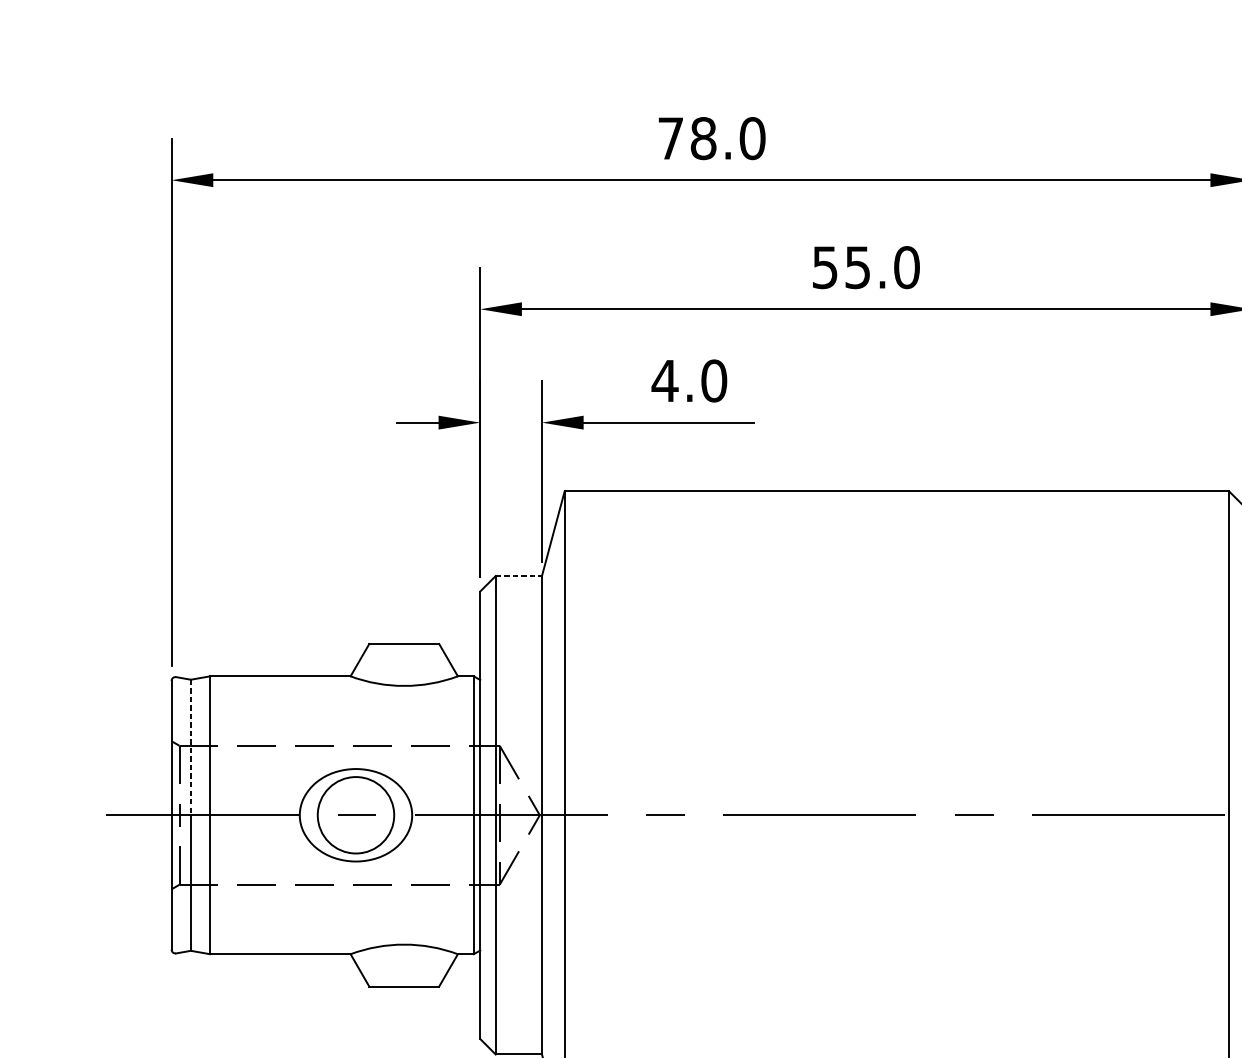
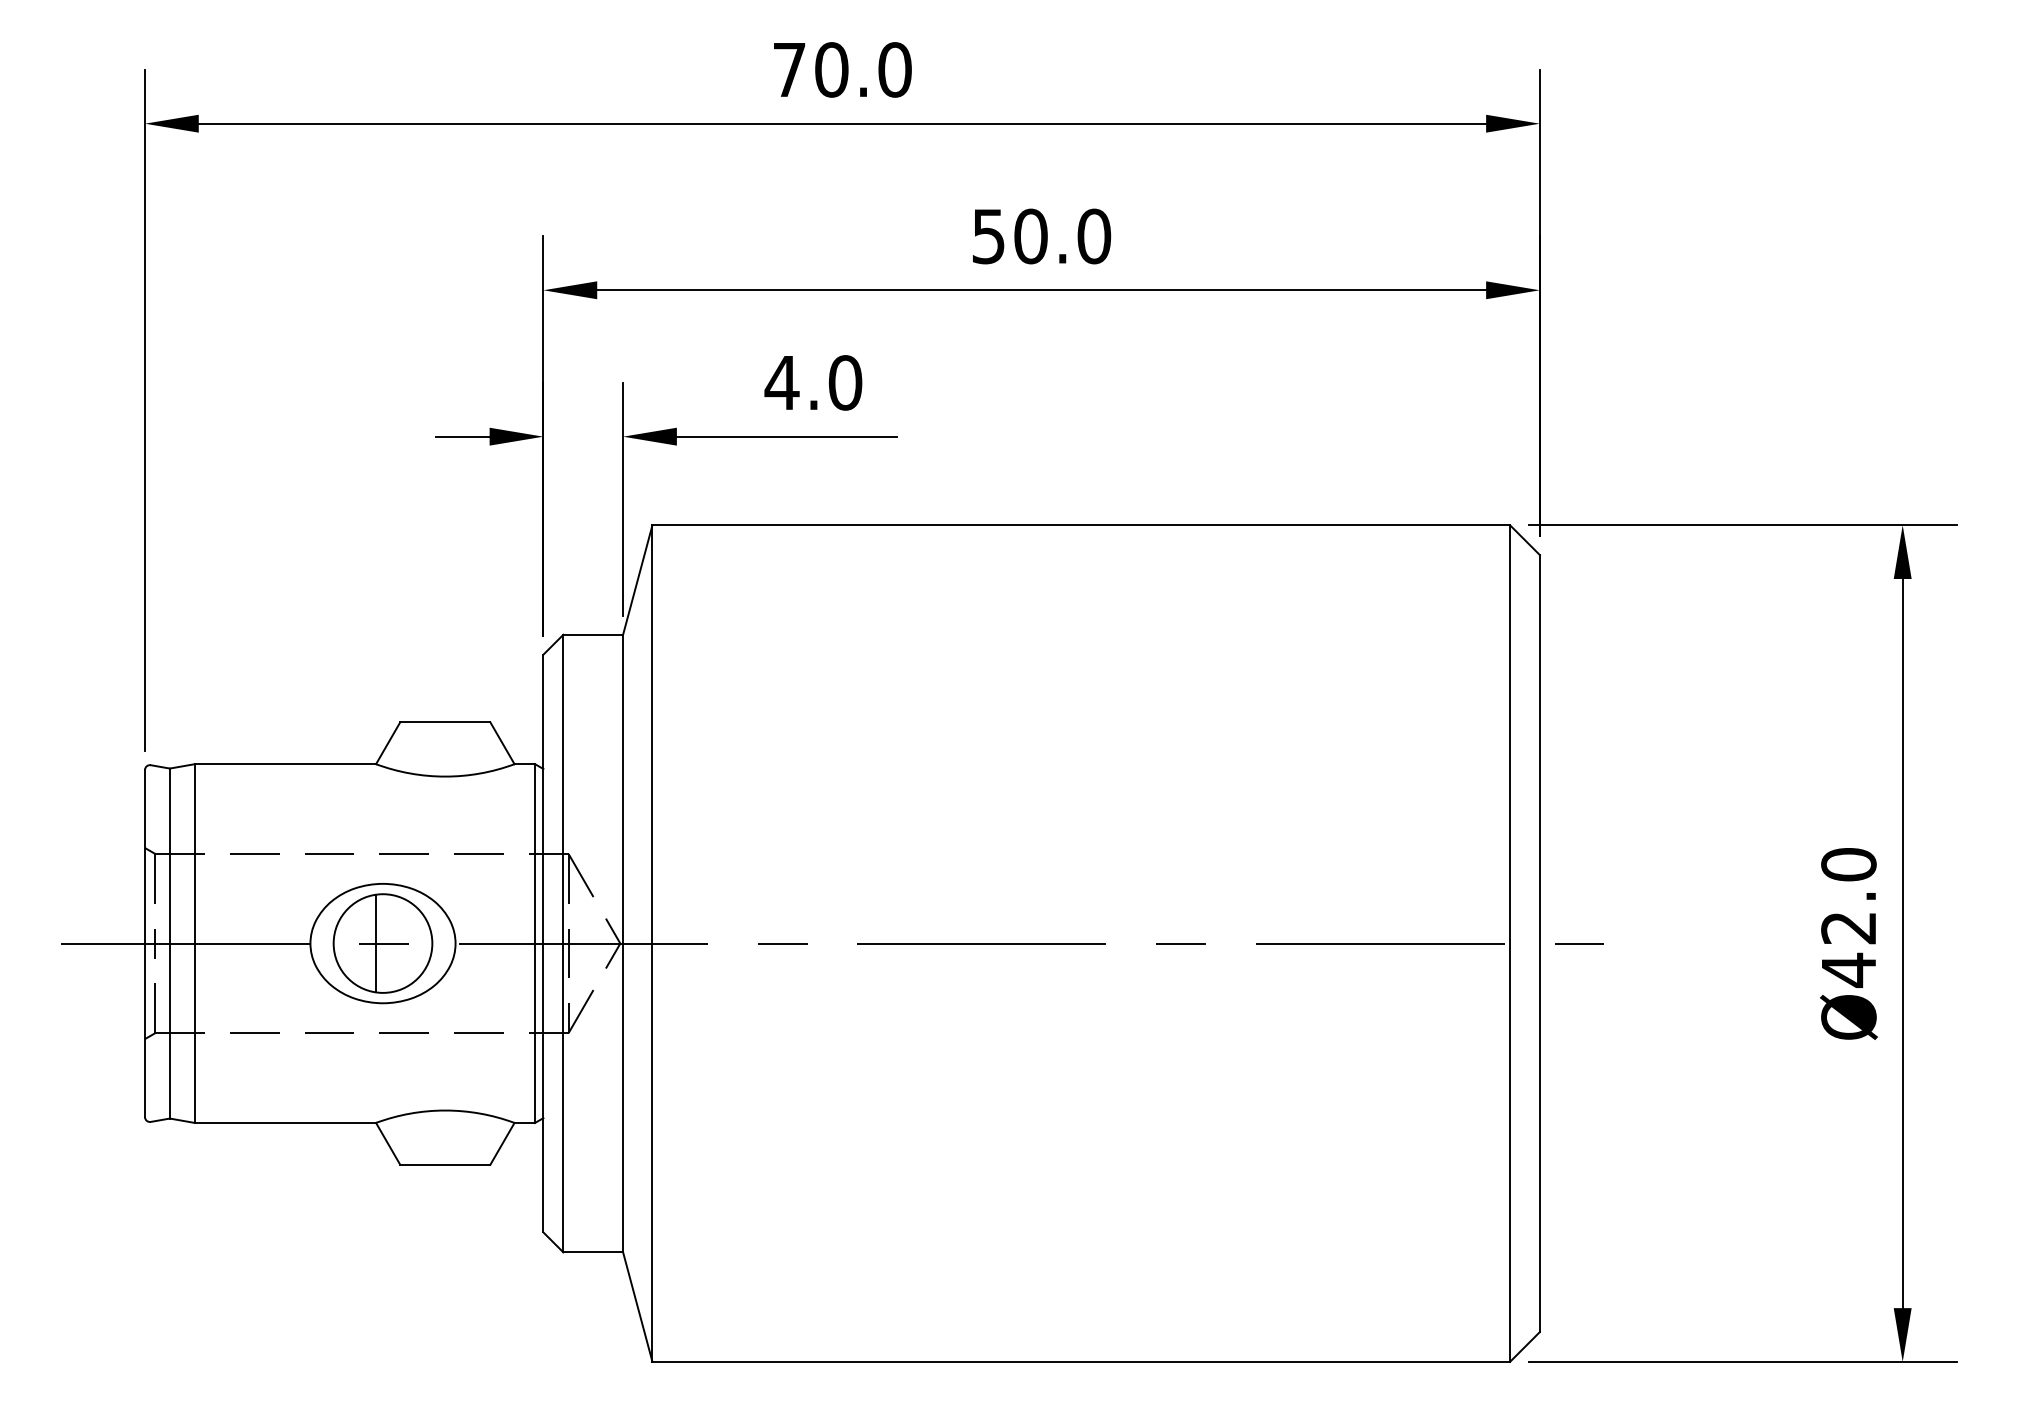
text: (703, 138) -> (831, 69), 78.0 -> 70.0
text: (857, 267) -> (1030, 236), 55.0 -> 50.0
line: (519, 575) -> (593, 634), dashed -> solid
line: (190, 747) -> (169, 856), dashed -> solid
line: (350, 815) -> (376, 943), added

